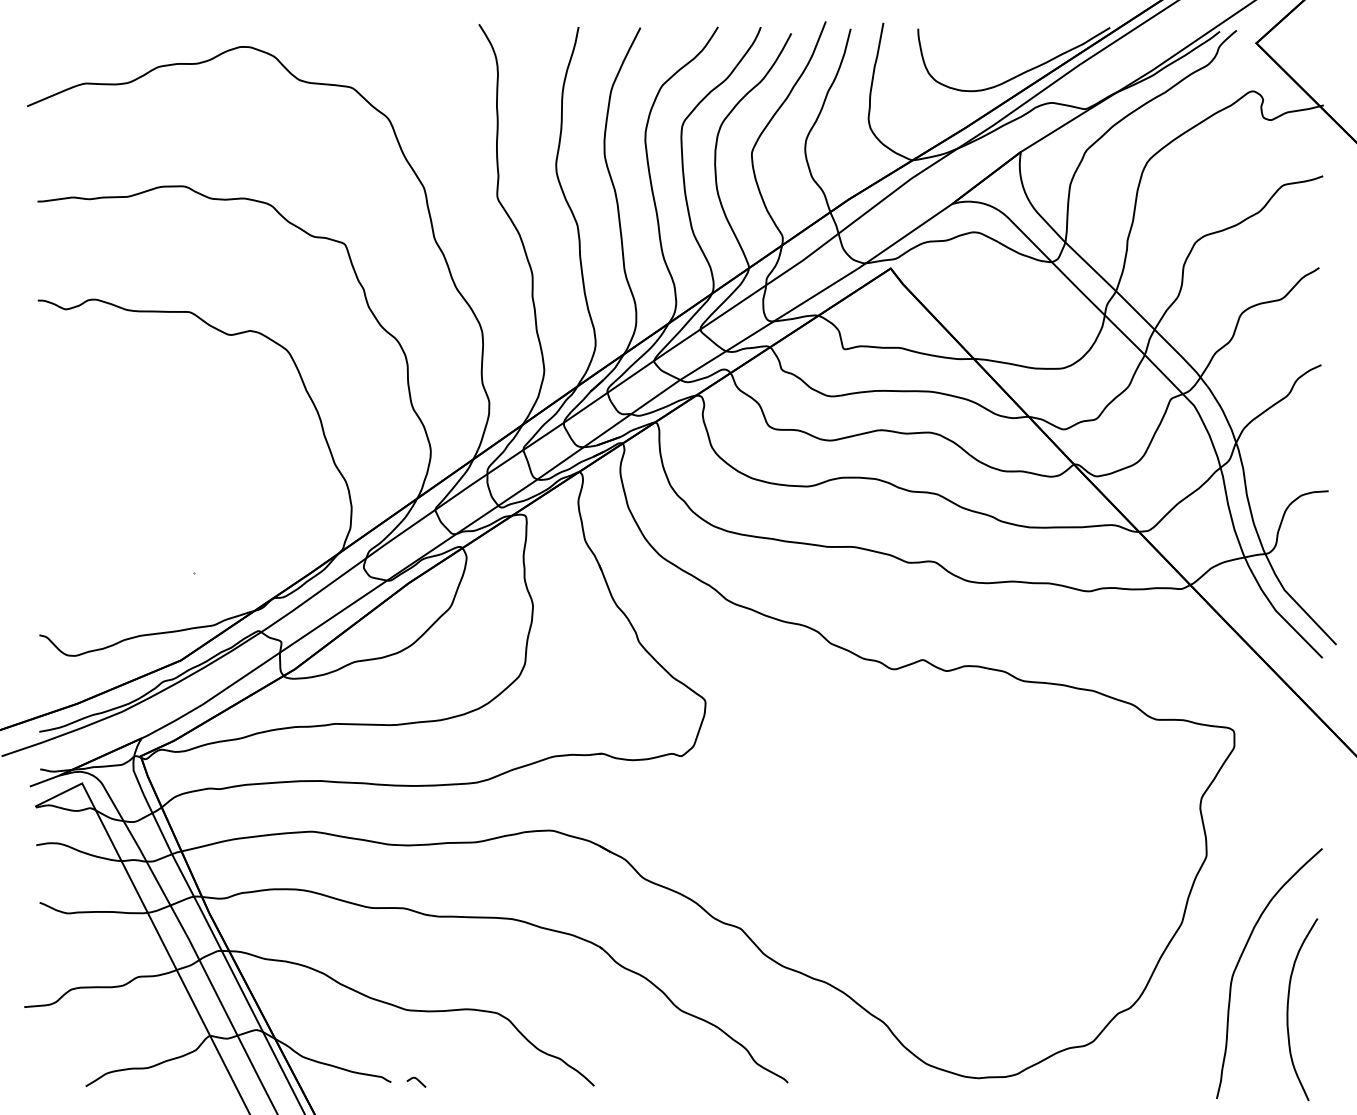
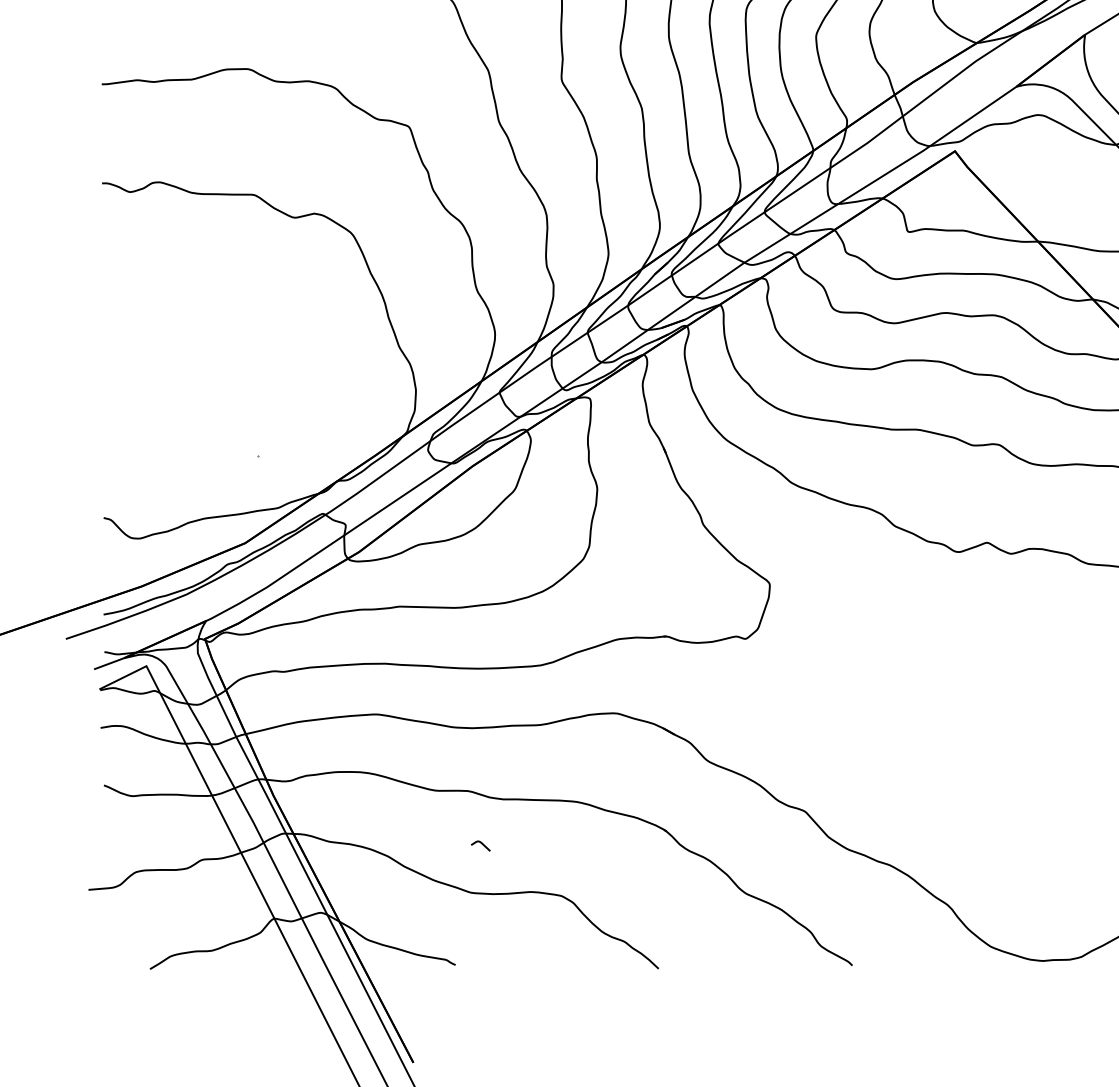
curve: (417, 1080) -> (481, 844), moved

